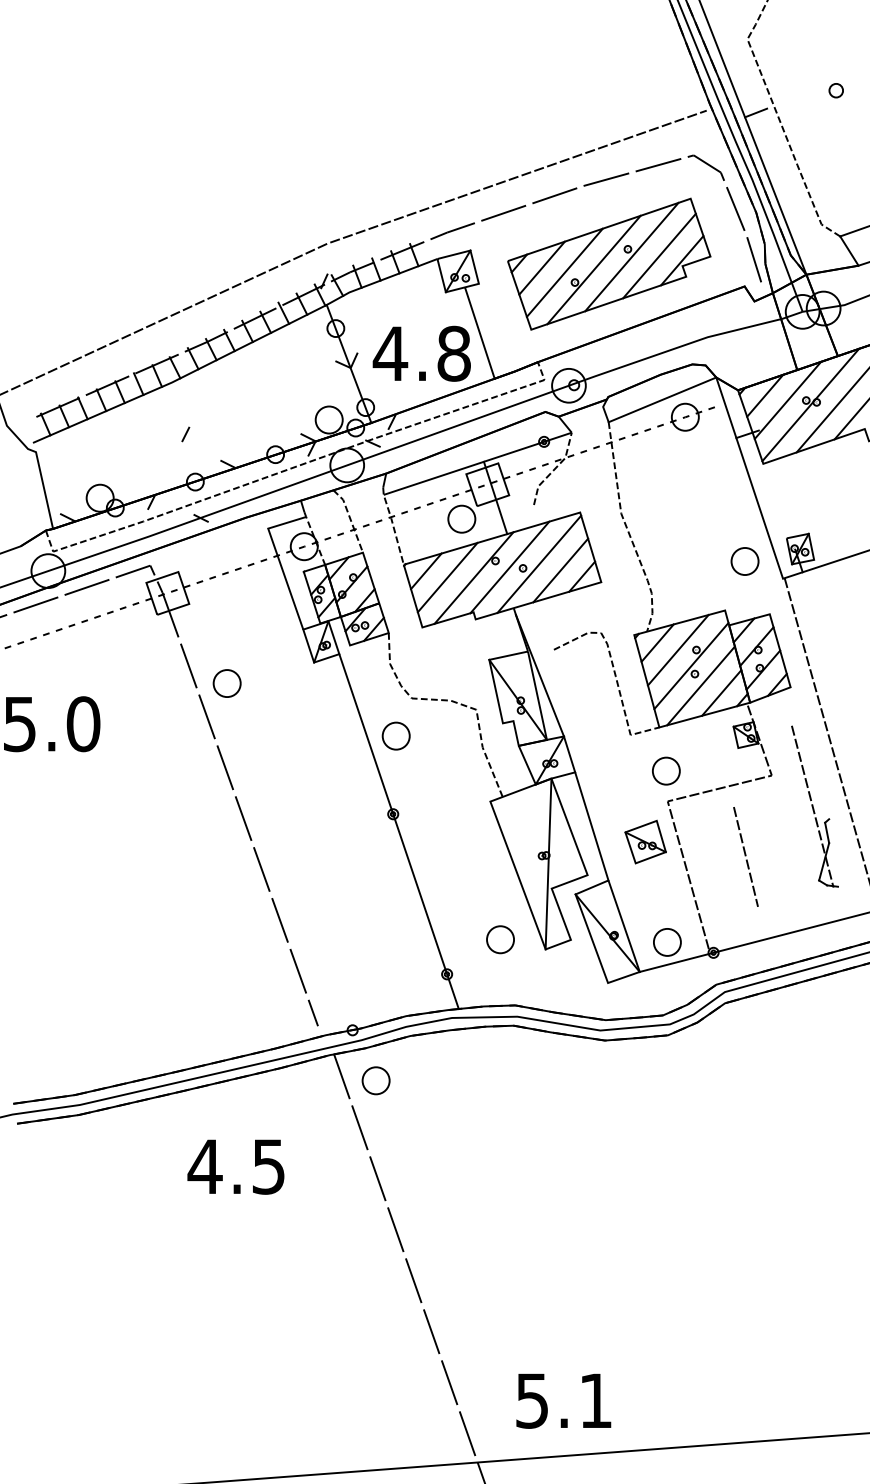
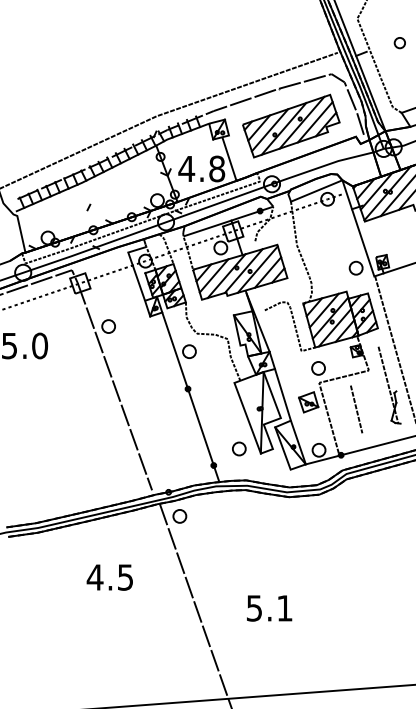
part: (835, 91) -> (399, 43), size x1.6
text: (235, 1166) -> (109, 577), moved
text: (563, 1401) -> (269, 608), moved

